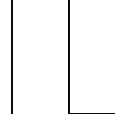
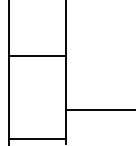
line: (40, 60) -> (37, 56), added

